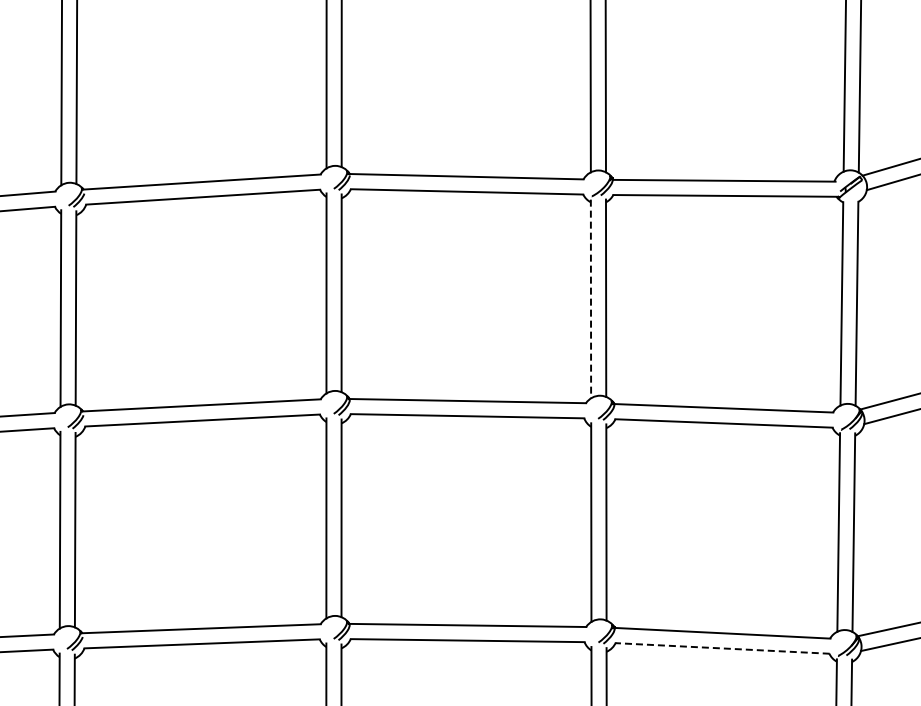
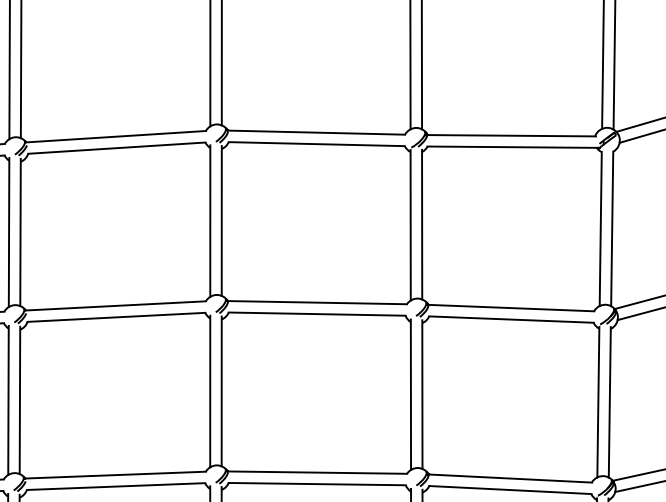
line: (590, 299) -> (410, 225), dashed -> solid
line: (722, 648) -> (510, 490), dashed -> solid

